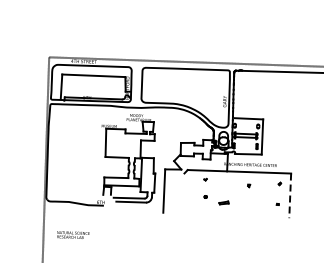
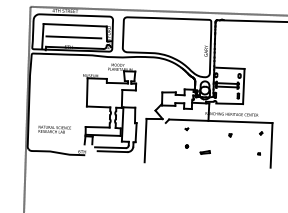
line: (92, 87) -> (73, 37), added
line: (290, 196) -> (271, 146), dashed -> solid
text: (73, 234) -> (54, 129), moved

